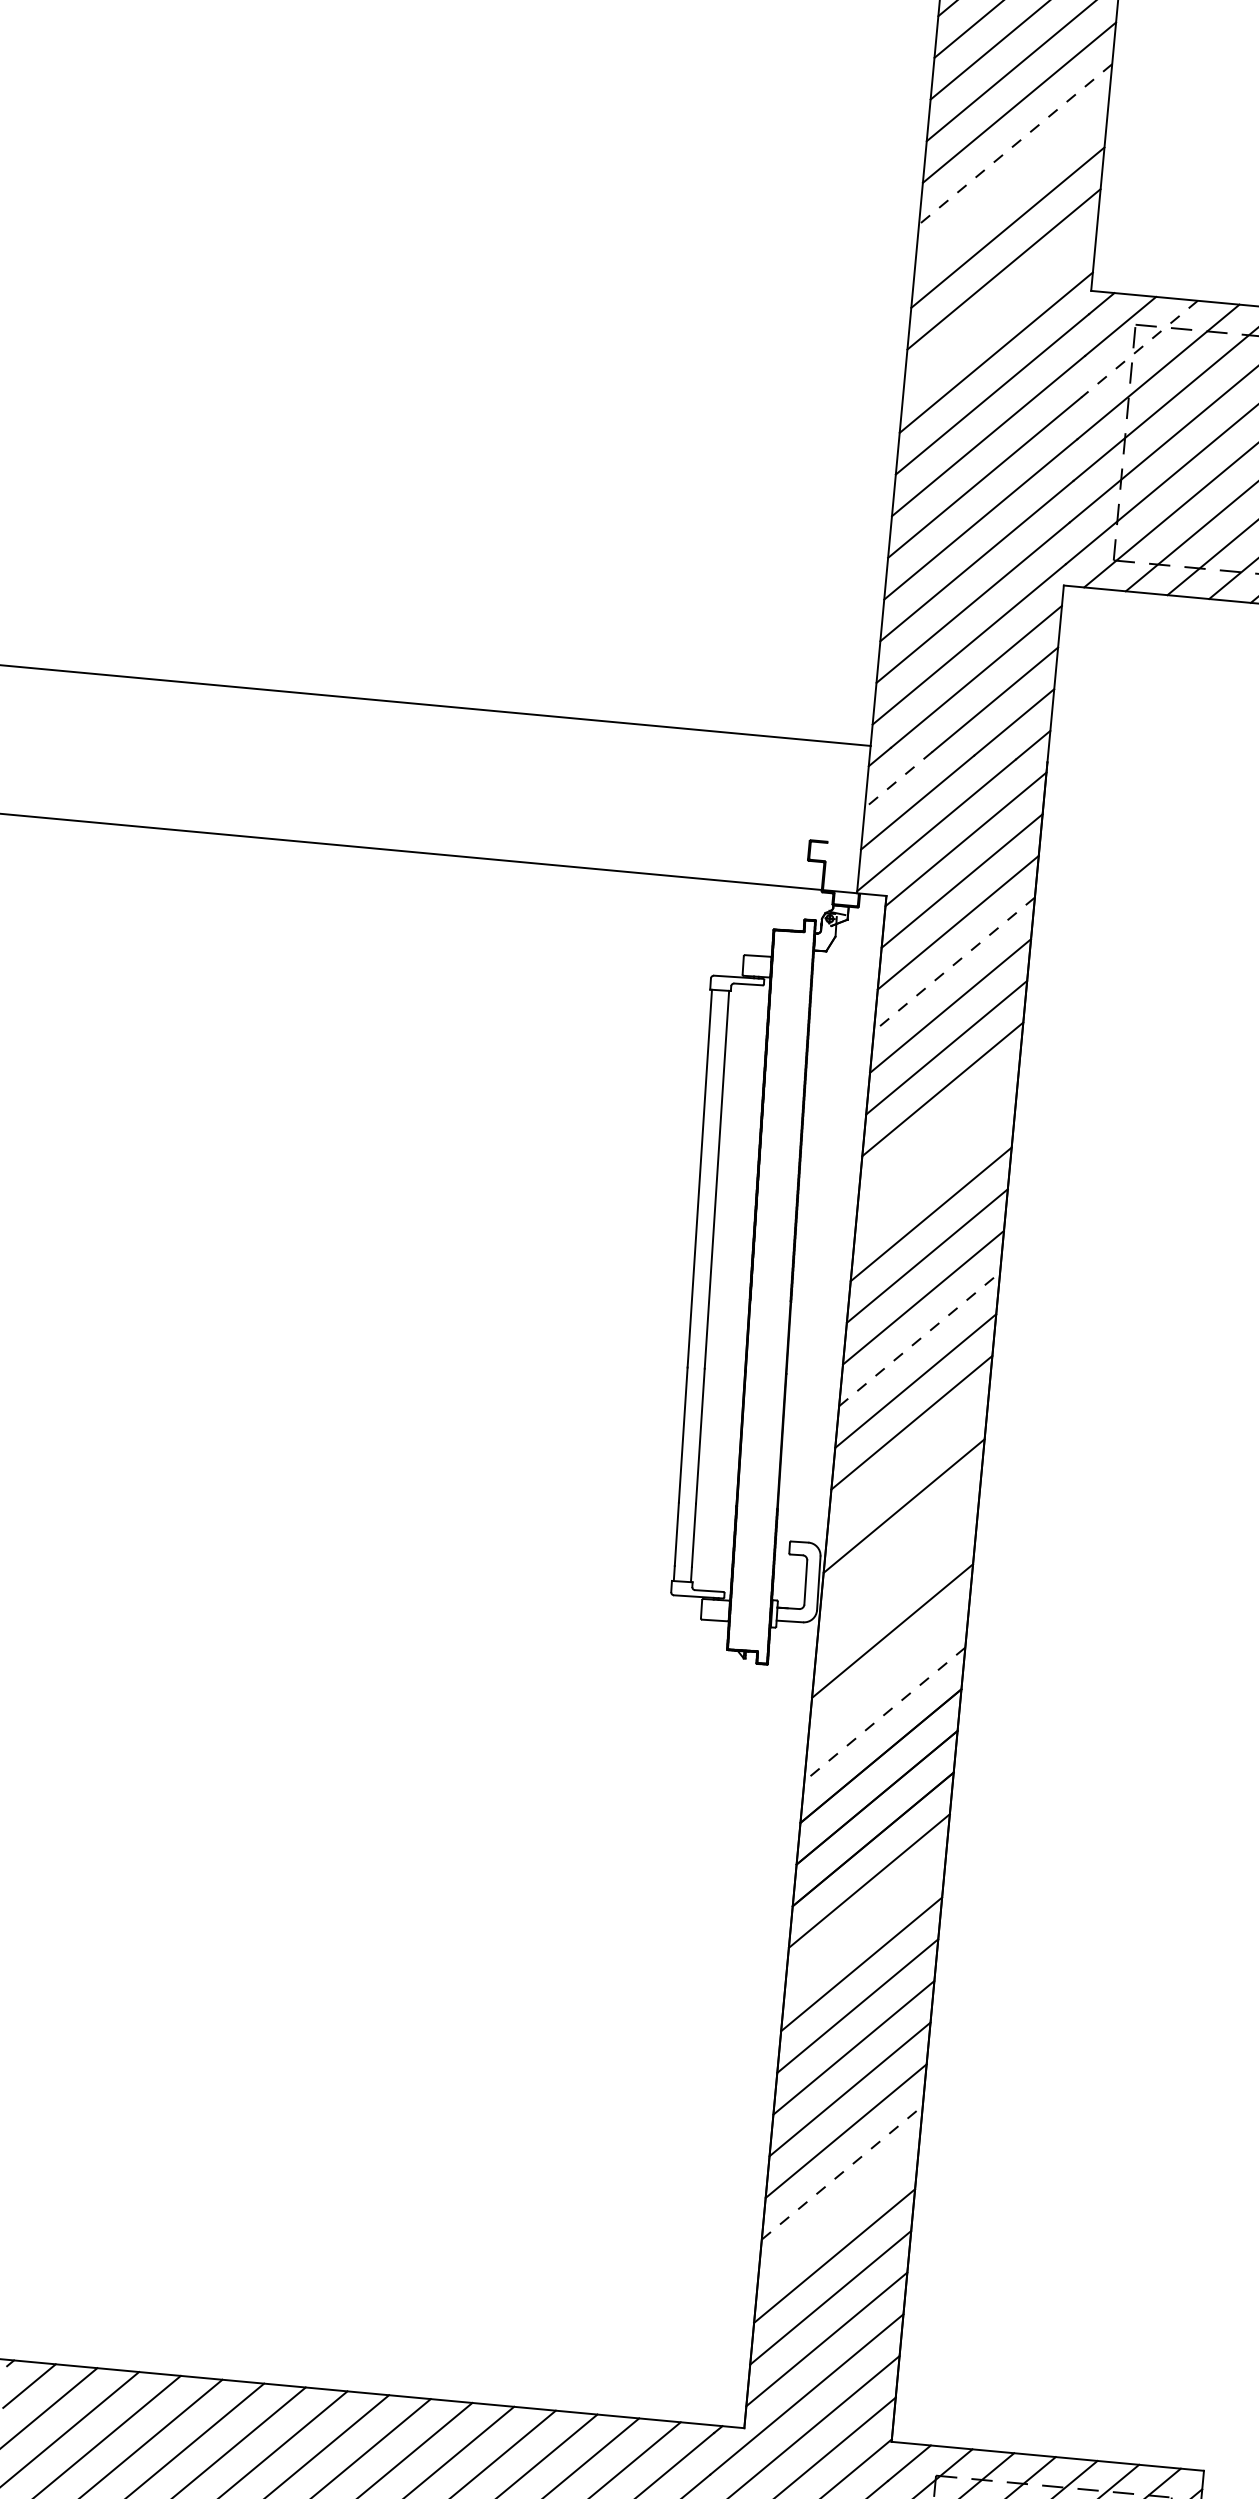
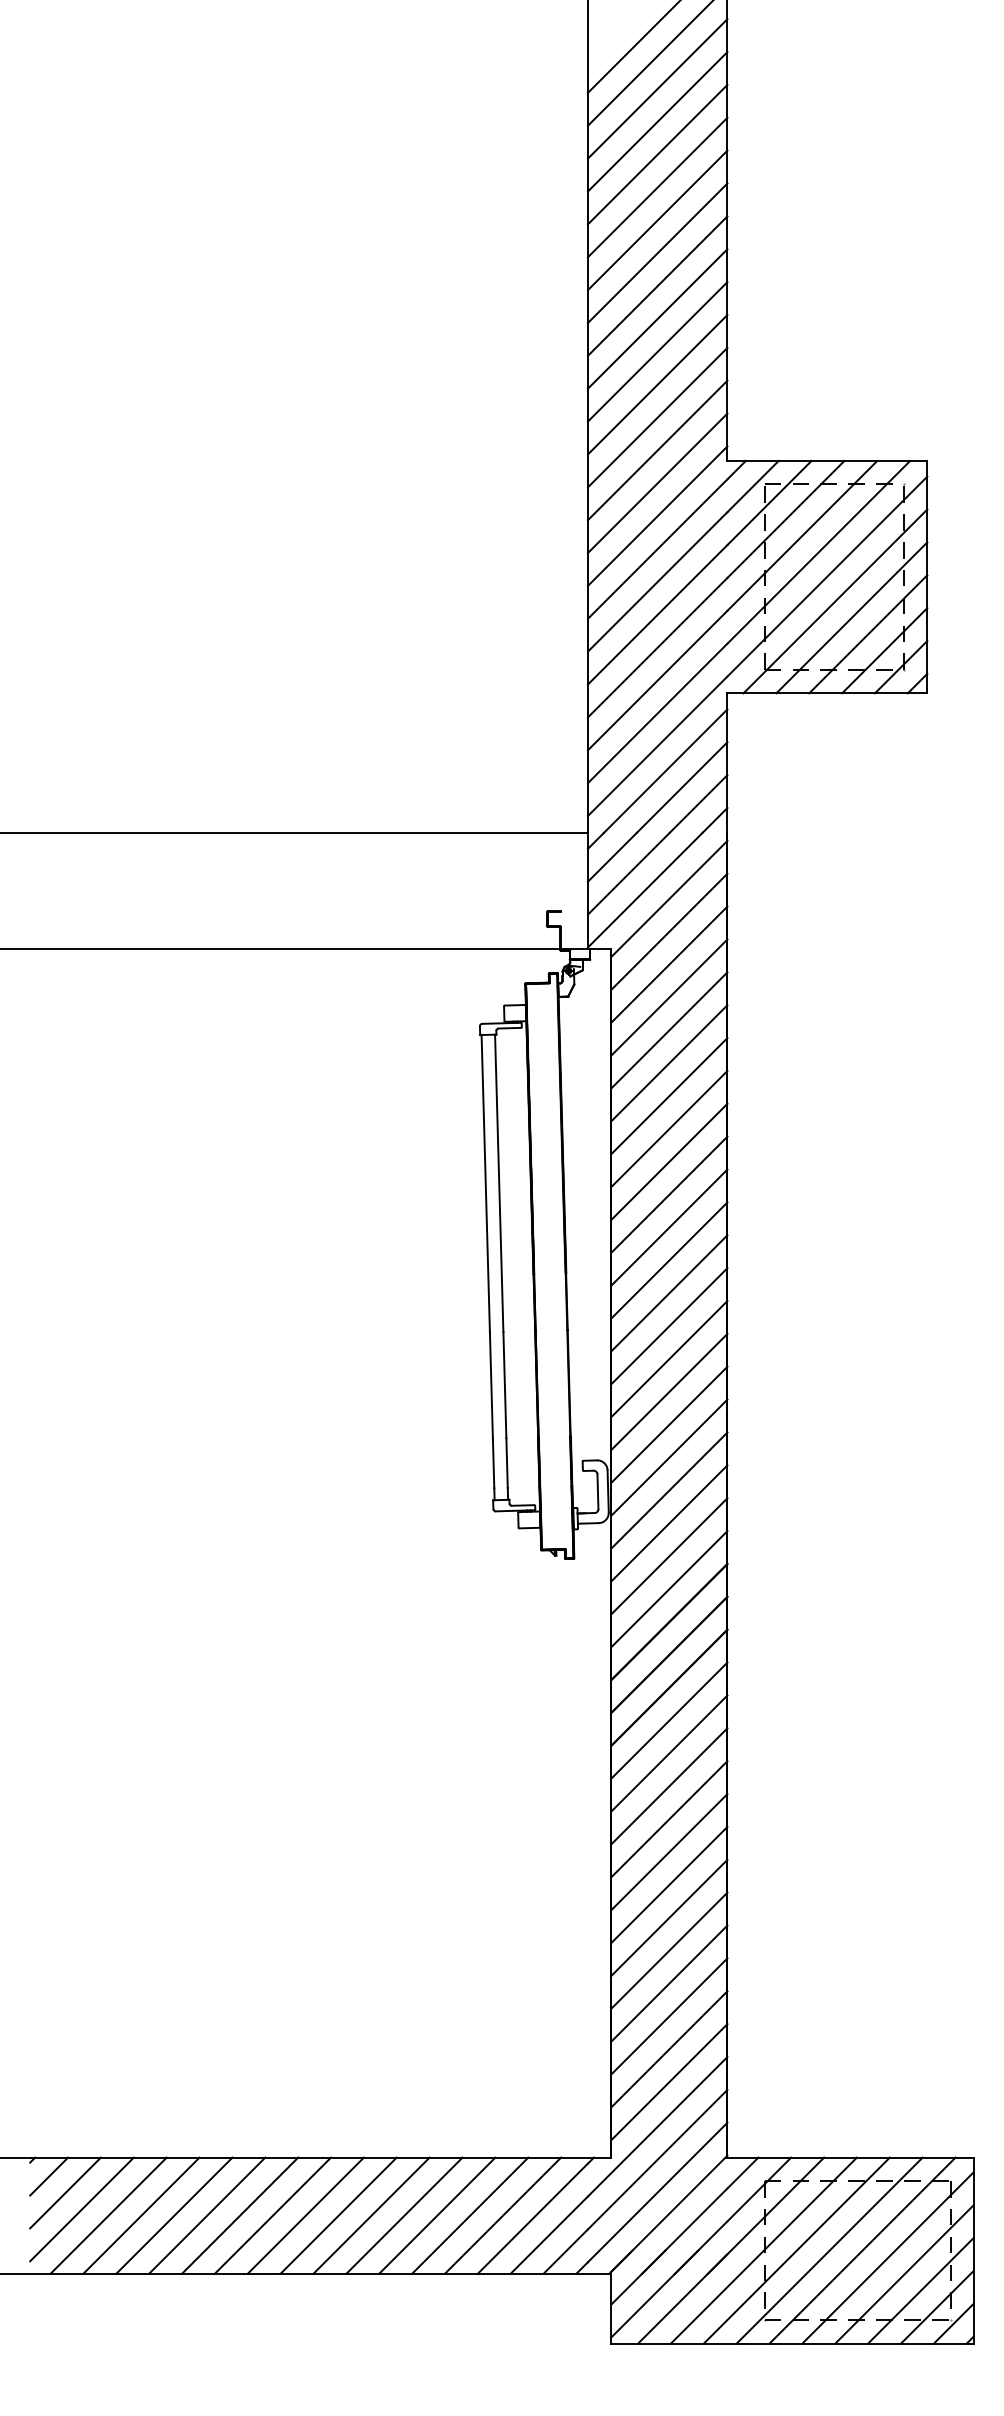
line: (1015, 143) -> (657, 351), dashed -> solid
line: (1011, 185) -> (657, 384), added
line: (999, 311) -> (657, 483), added
line: (1139, 349) -> (769, 503), dashed -> solid
line: (898, 780) -> (612, 857), dashed -> solid
line: (953, 964) -> (668, 997), dashed -> solid
line: (939, 1130) -> (669, 1128), added
line: (935, 1172) -> (669, 1161), added
line: (919, 1339) -> (669, 1293), dashed -> solid
line: (908, 1463) -> (669, 1391), added
line: (900, 1547) -> (669, 1457), added
line: (896, 1589) -> (669, 1490), added
line: (888, 1672) -> (669, 1556), added
line: (883, 1714) -> (668, 1589), dashed -> solid
line: (865, 1922) -> (669, 1753), added
line: (842, 2172) -> (669, 1950), dashed -> solid
line: (838, 2214) -> (669, 1983), added

